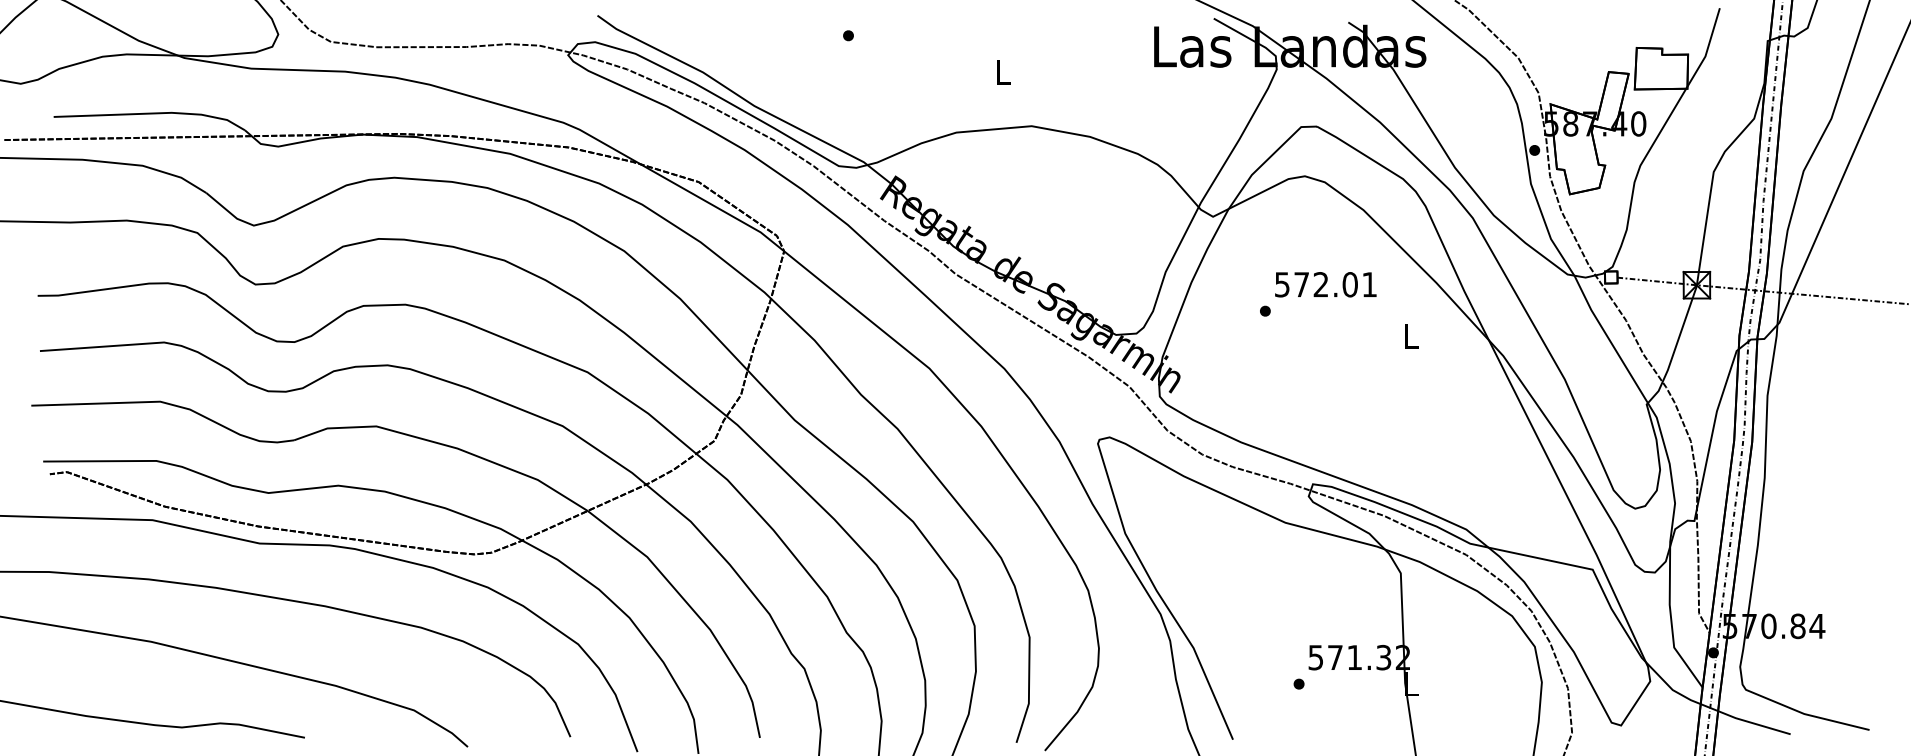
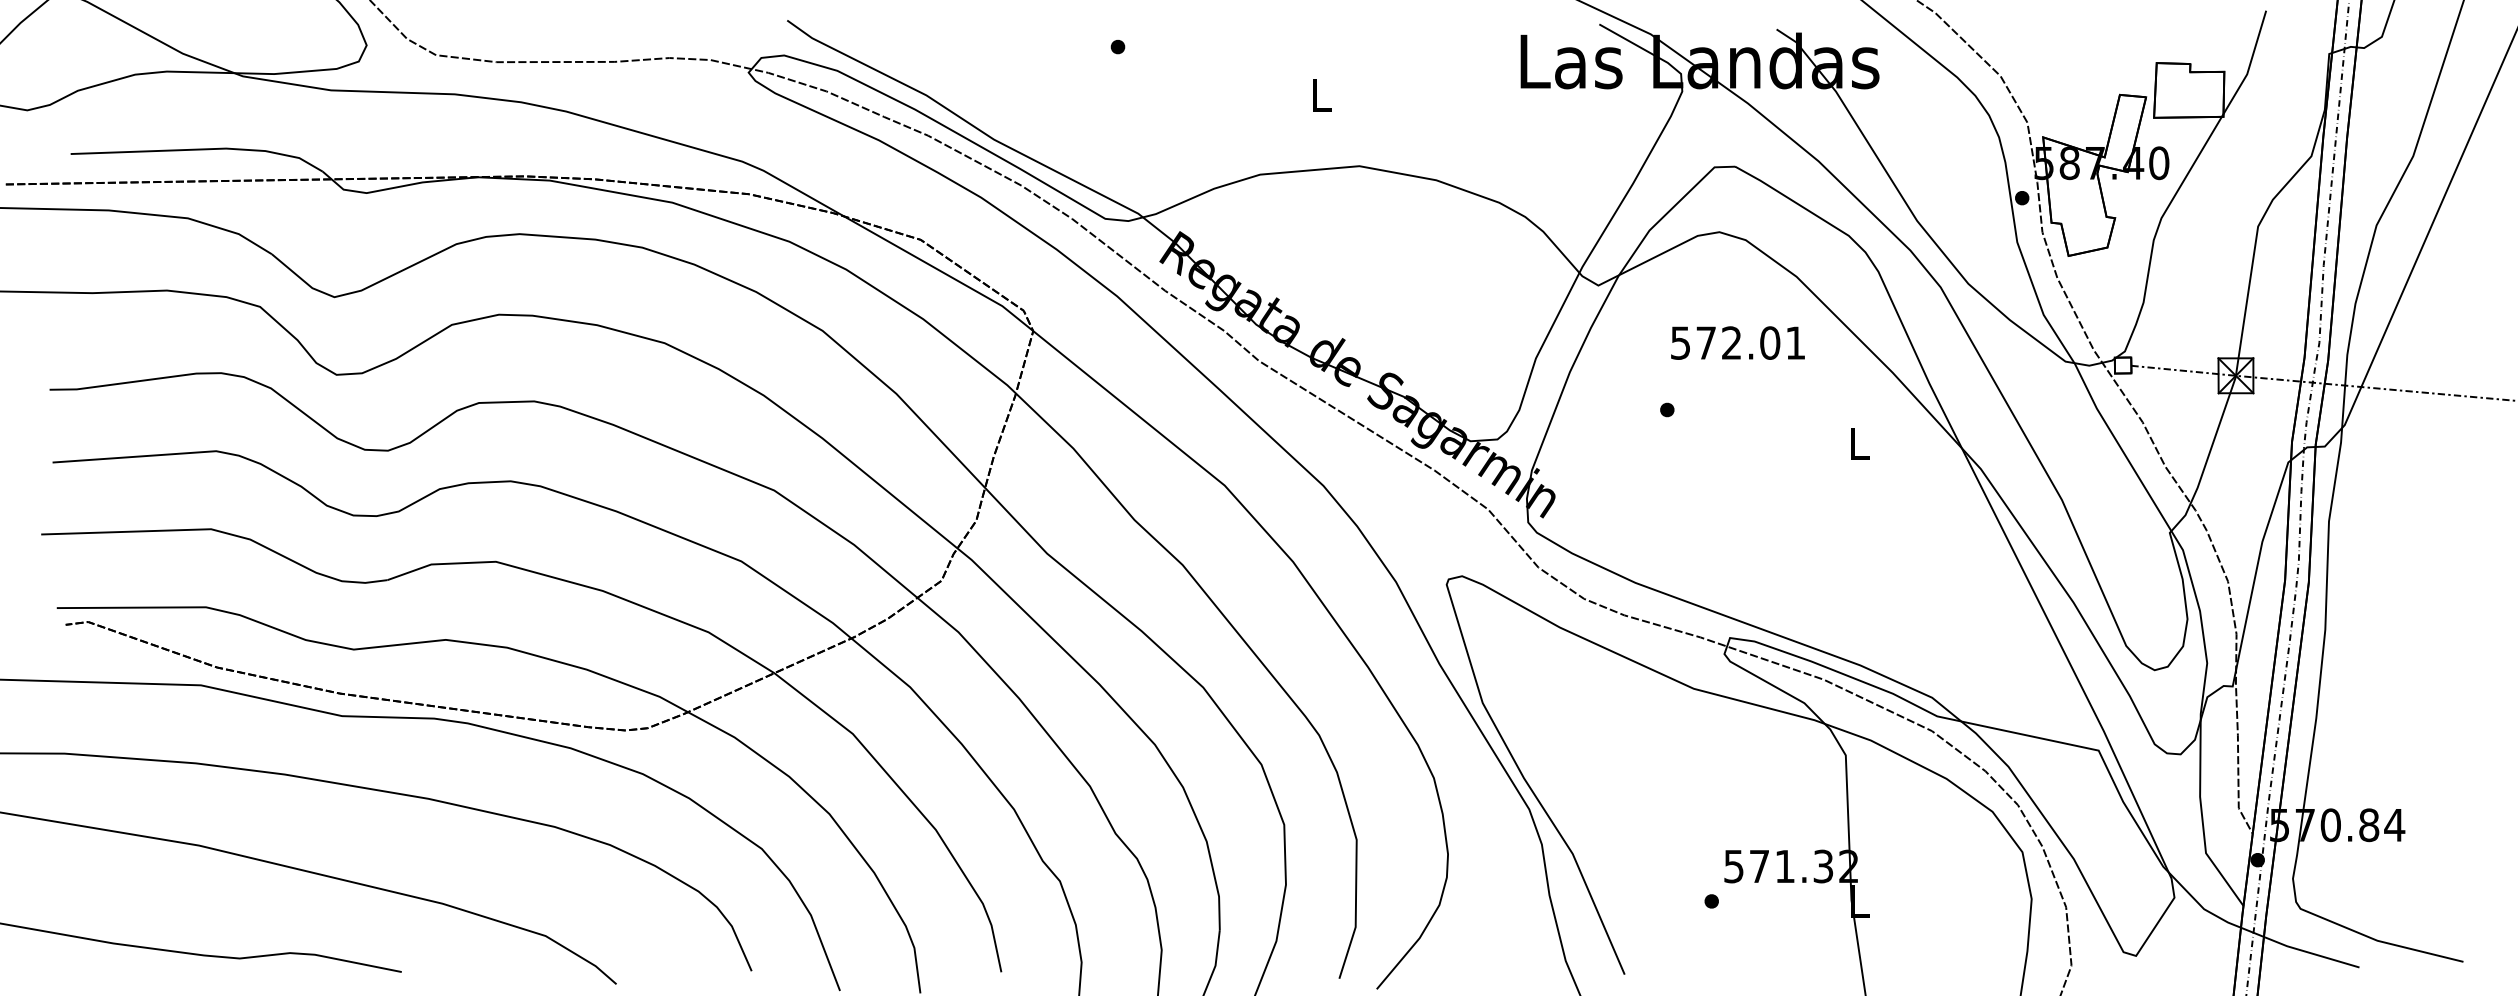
text: (1325, 284) -> (1737, 342), moved

